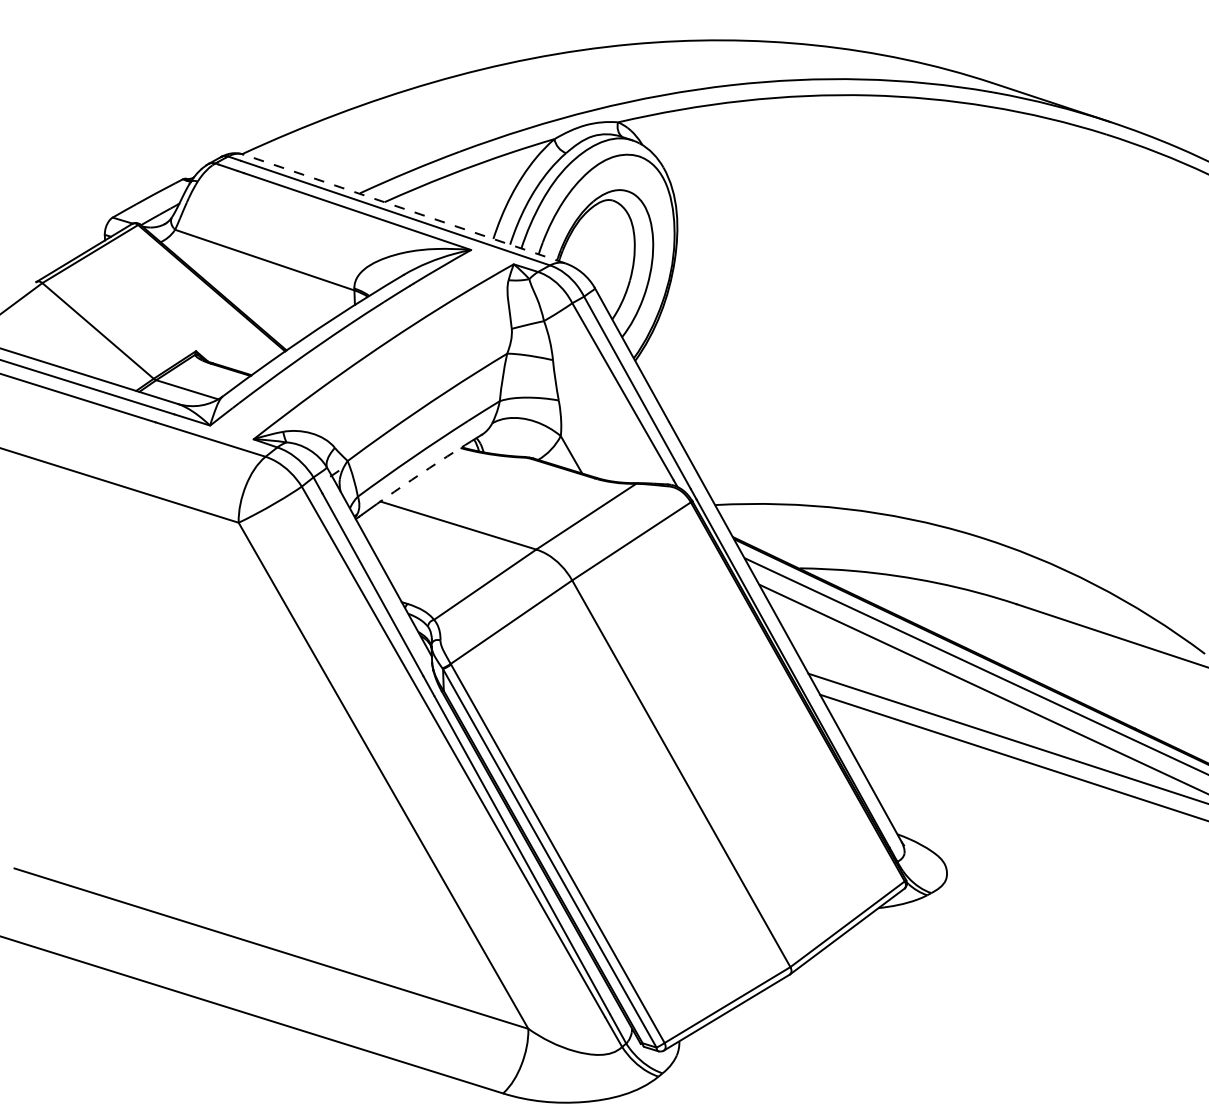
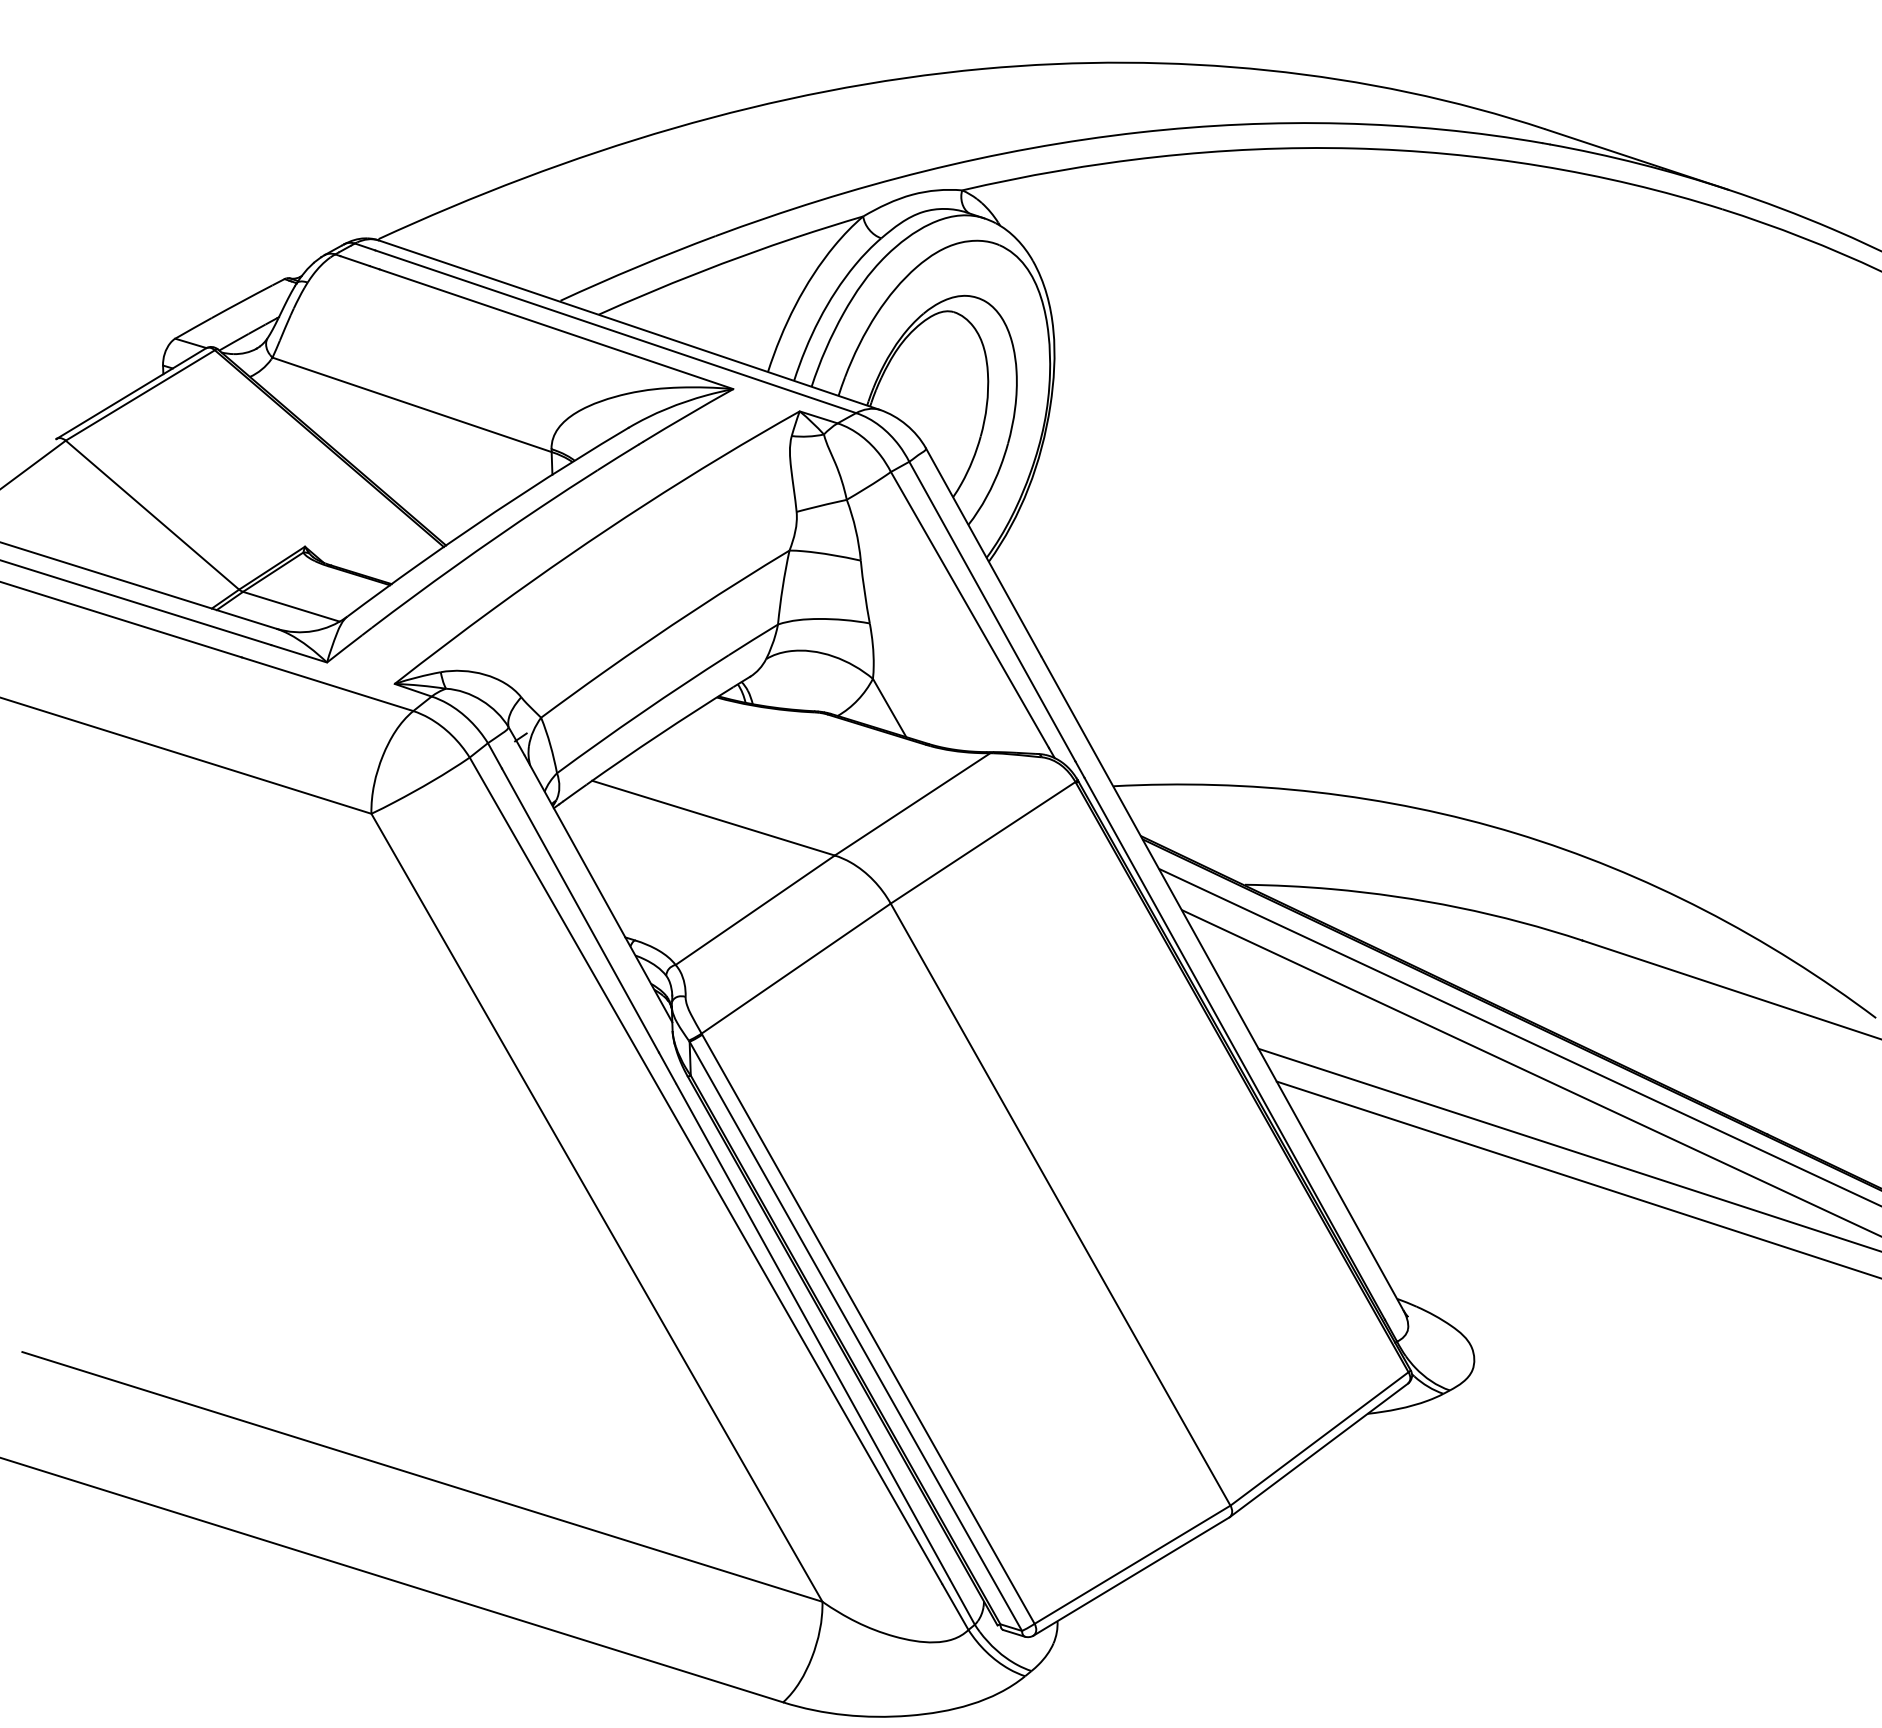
line: (403, 208) -> (628, 324), dashed -> solid
arc: (423, 472) -> (659, 735), dashed -> solid

